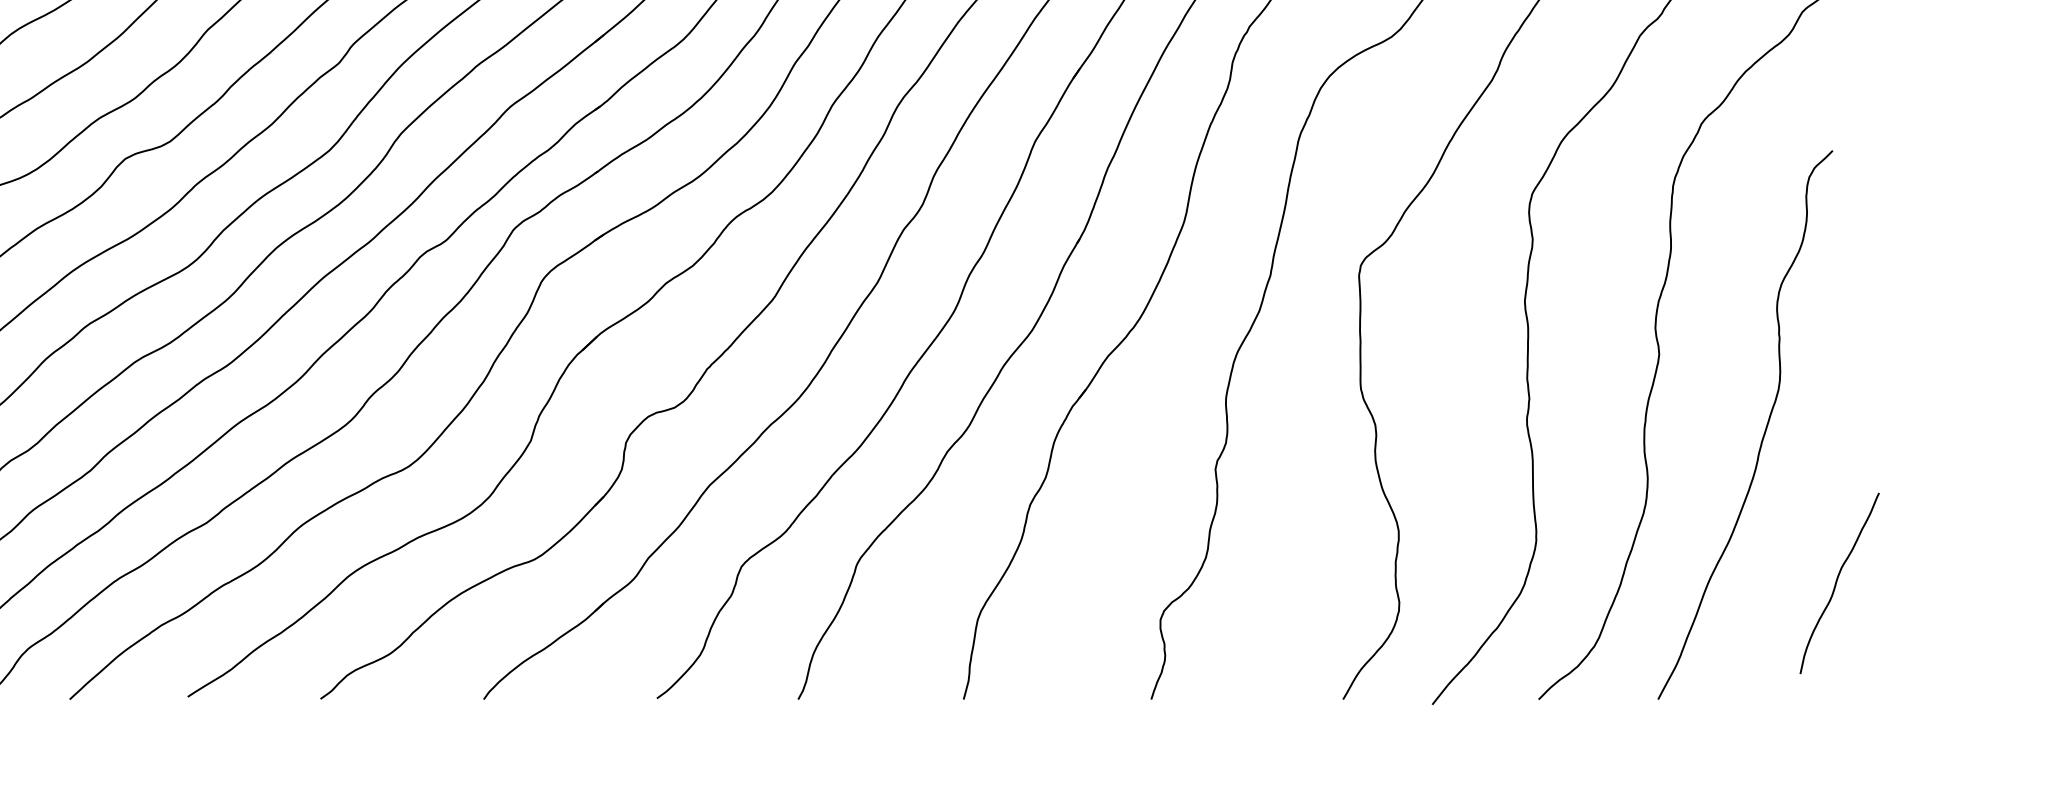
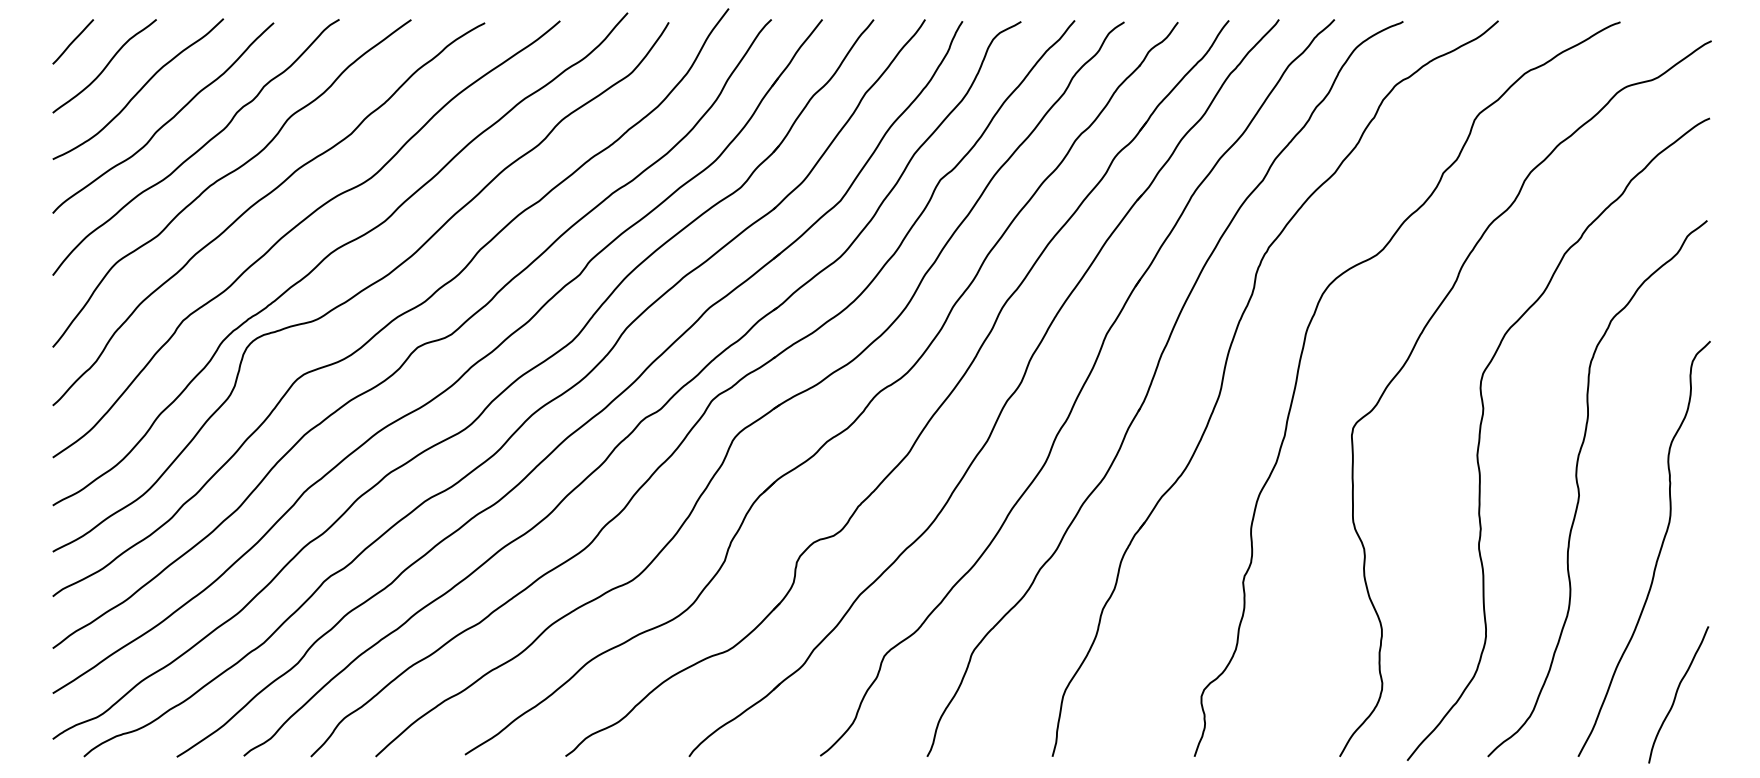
curve: (1838, 581) -> (1677, 693), moved

